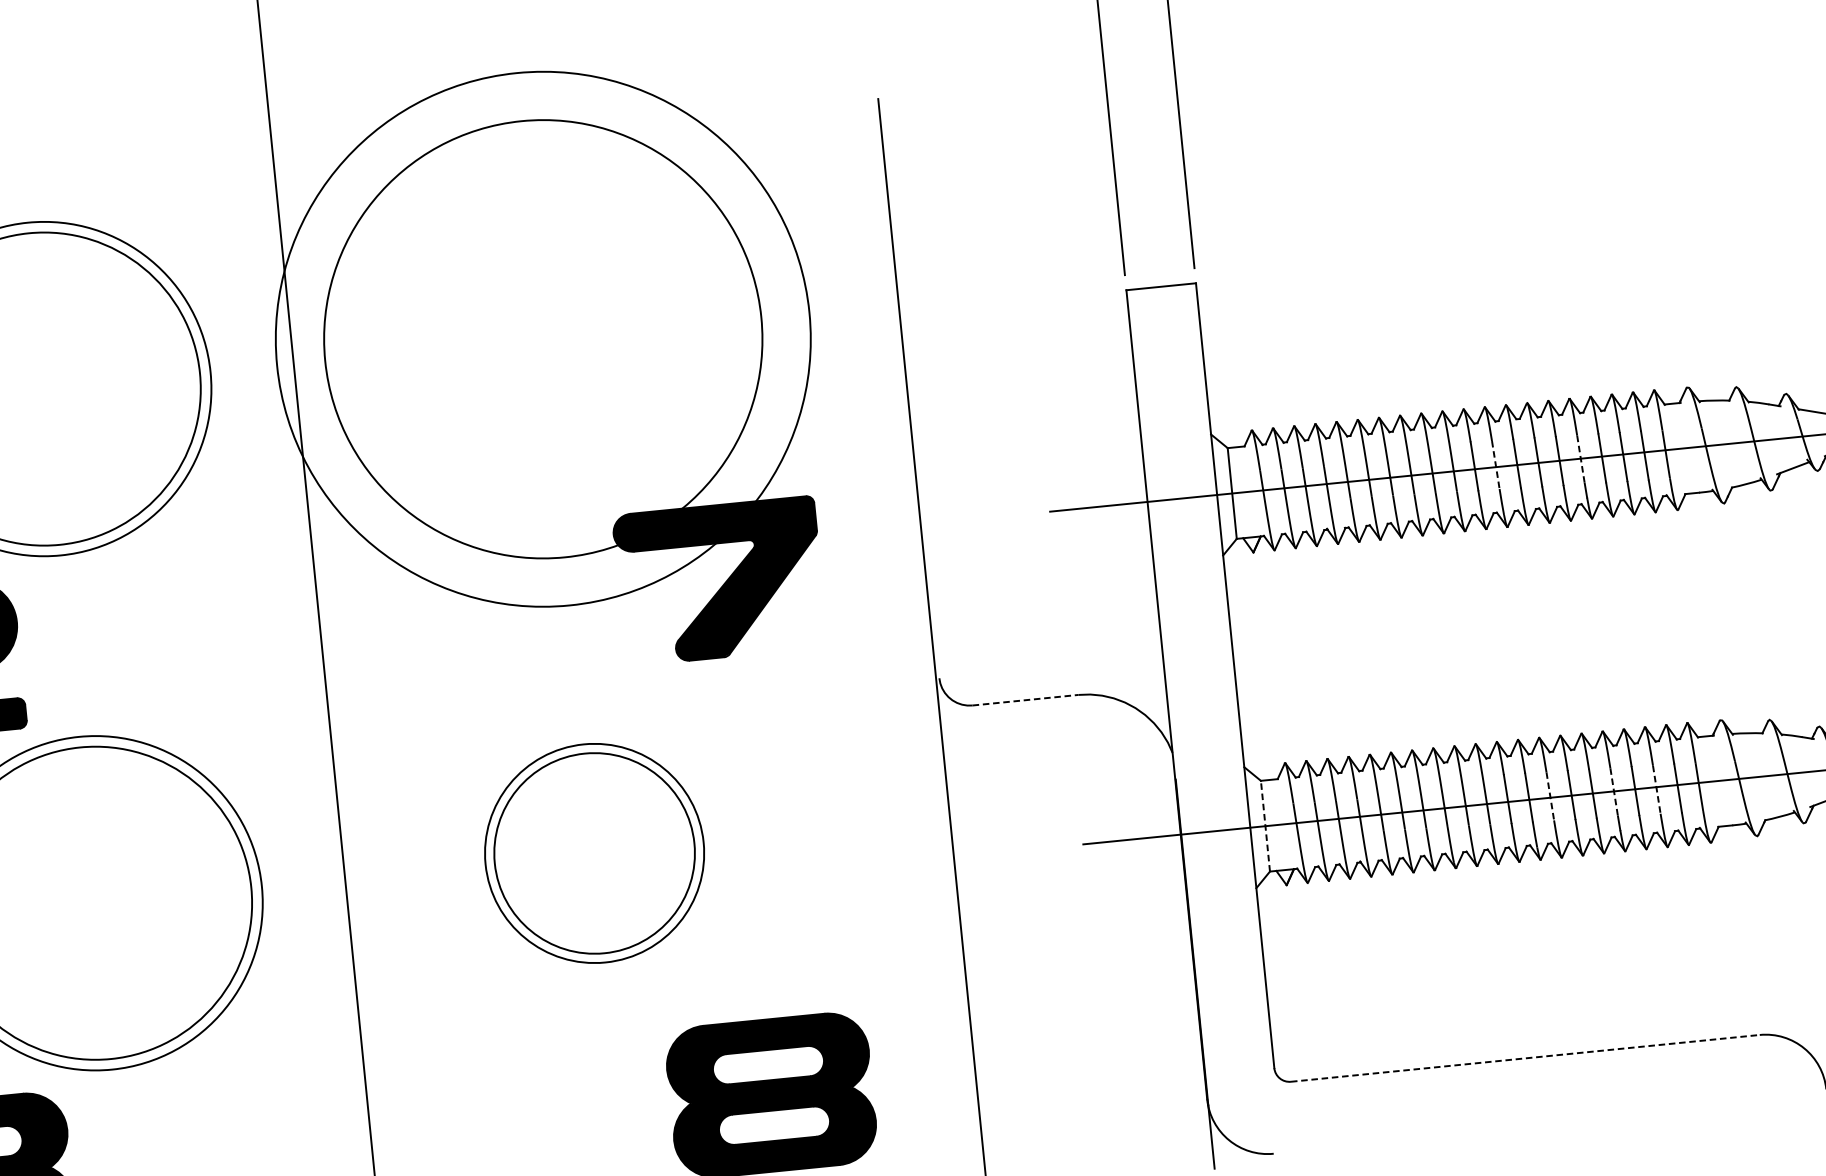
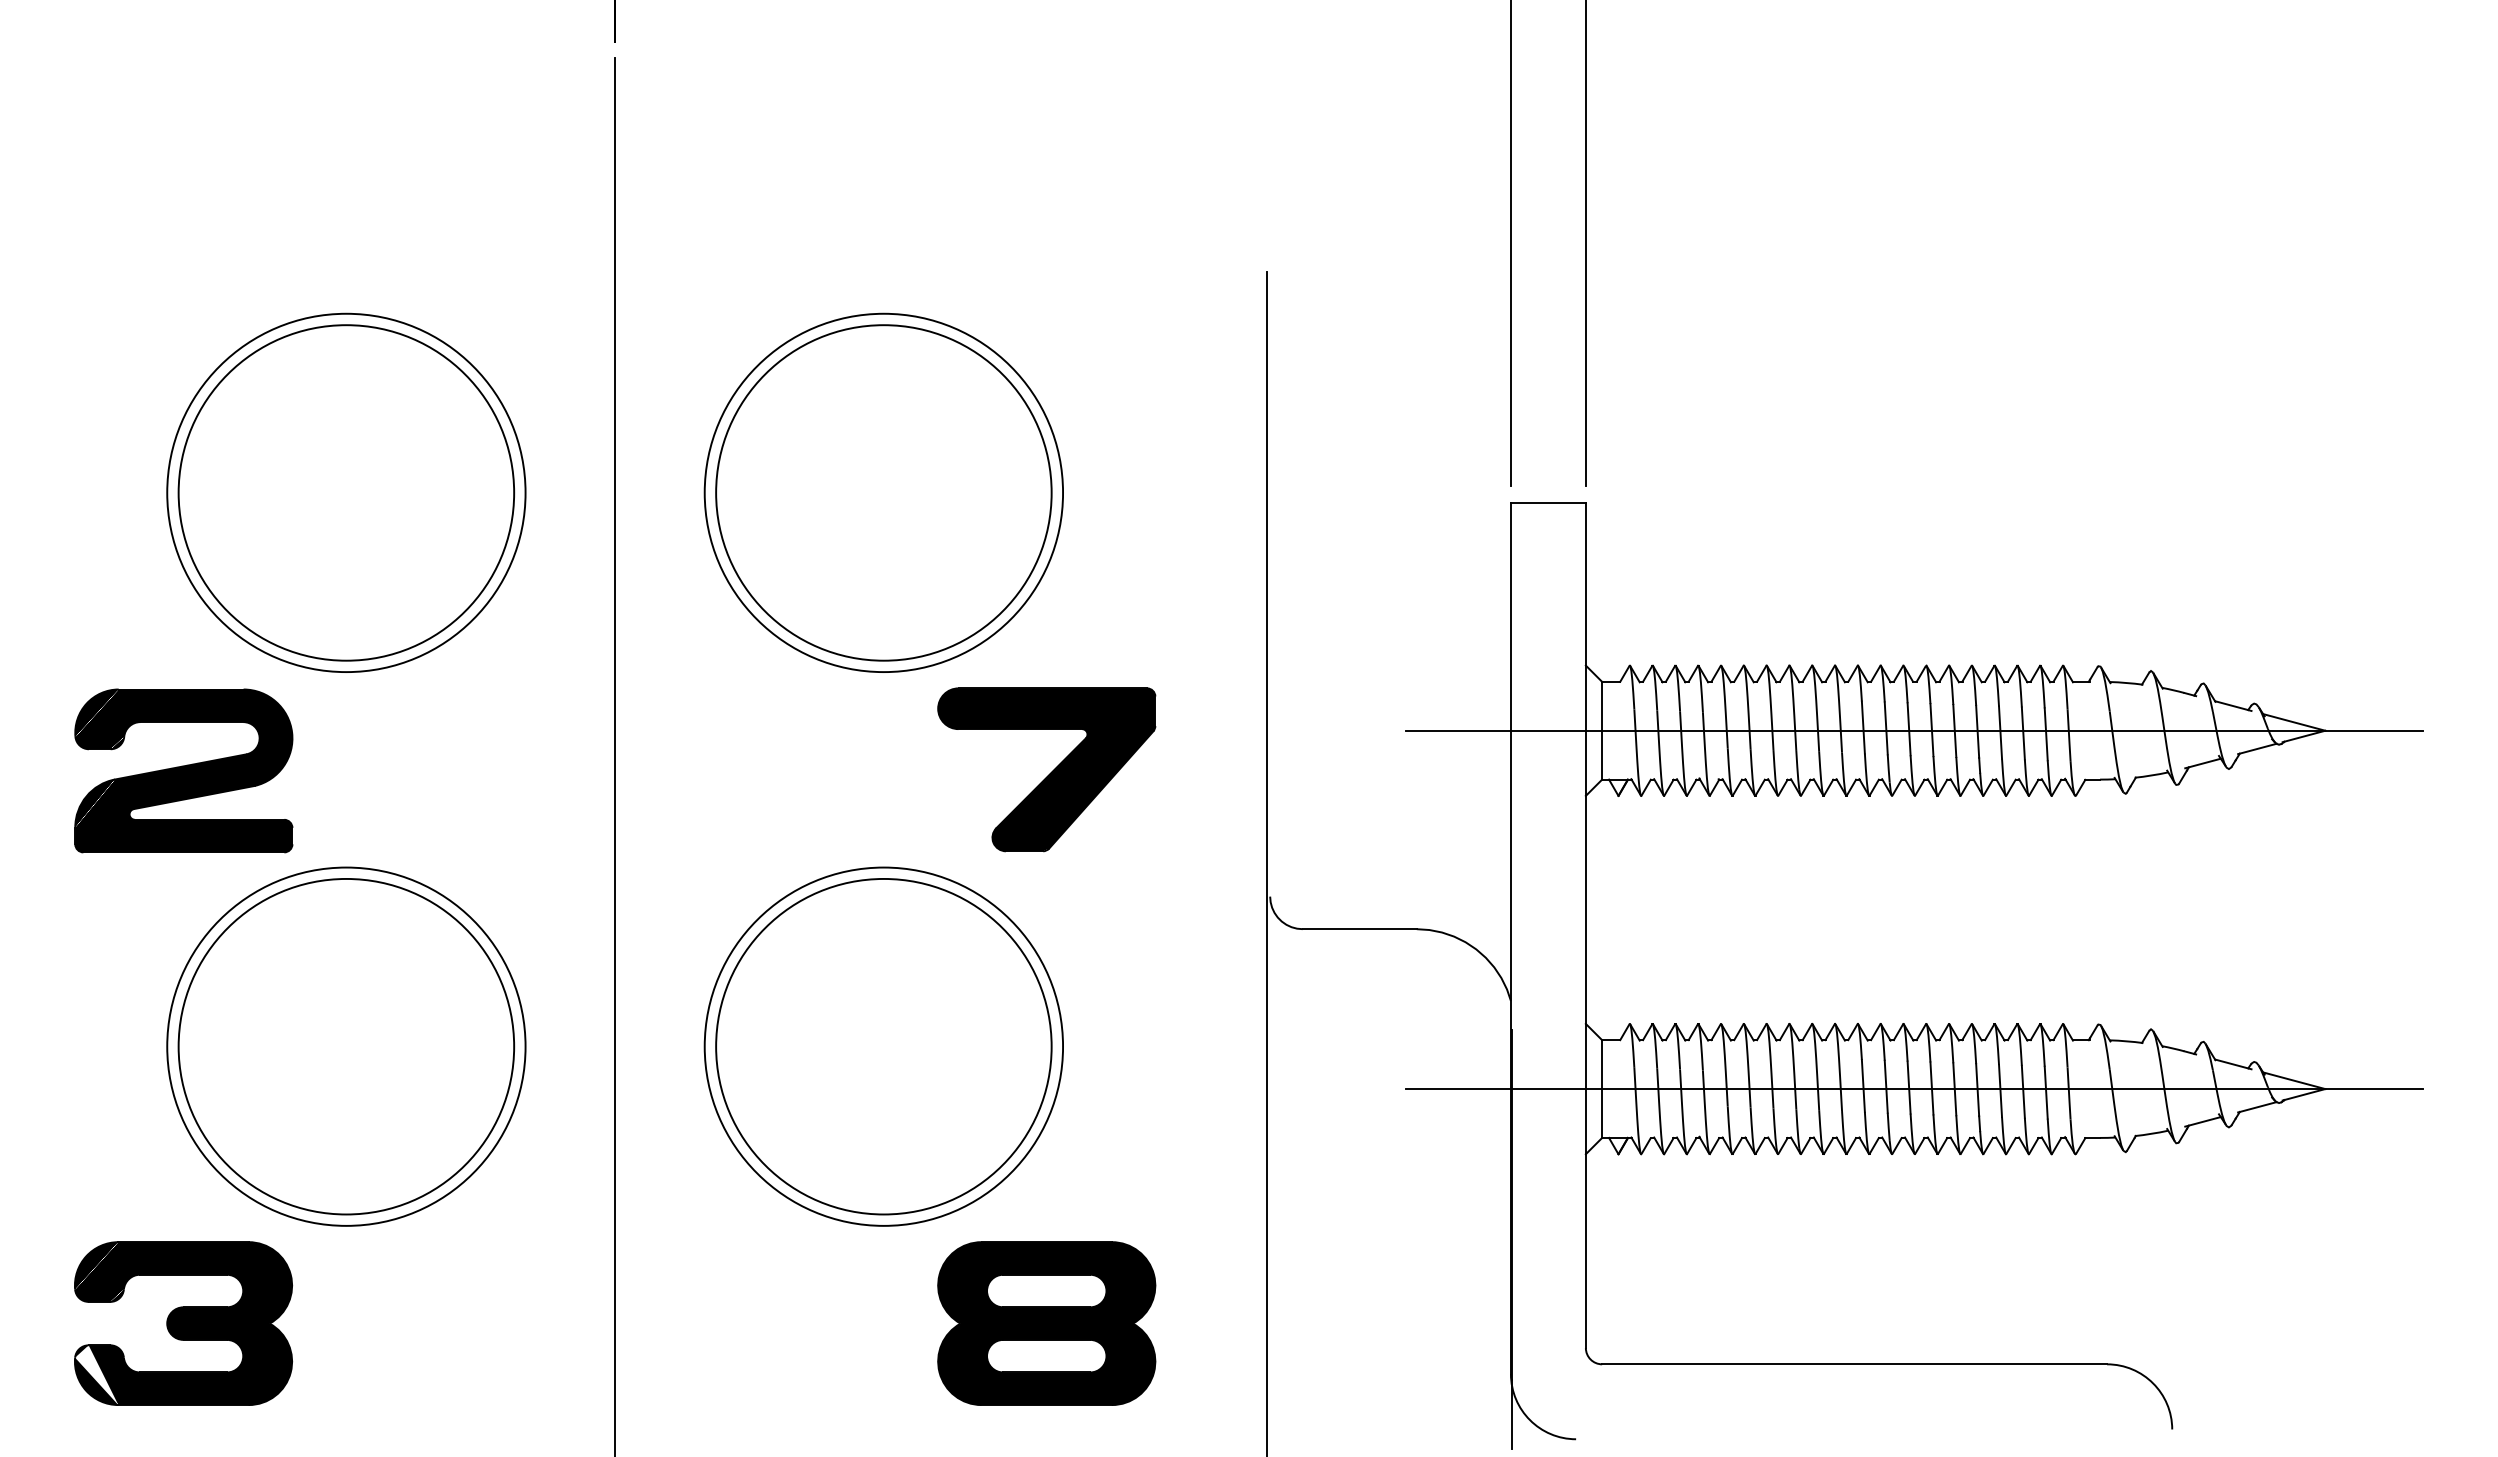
circle: (542, 338) -> (883, 492), size x0.62
circle: (542, 338) -> (883, 492), size x0.71
line: (1580, 460) -> (1977, 732), dashed -> solid
line: (1496, 465) -> (1886, 728), dashed -> solid
line: (1026, 700) -> (1360, 929), dashed -> solid
line: (1656, 790) -> (2023, 1092), dashed -> solid
line: (1614, 792) -> (1977, 1090), dashed -> solid
line: (1550, 797) -> (1909, 1088), dashed -> solid
line: (1265, 826) -> (1602, 1089), dashed -> solid
circle: (594, 853) -> (883, 1046), size x1.43
circle: (594, 853) -> (883, 1046), size x1.67
line: (1526, 1058) -> (1855, 1364), dashed -> solid

